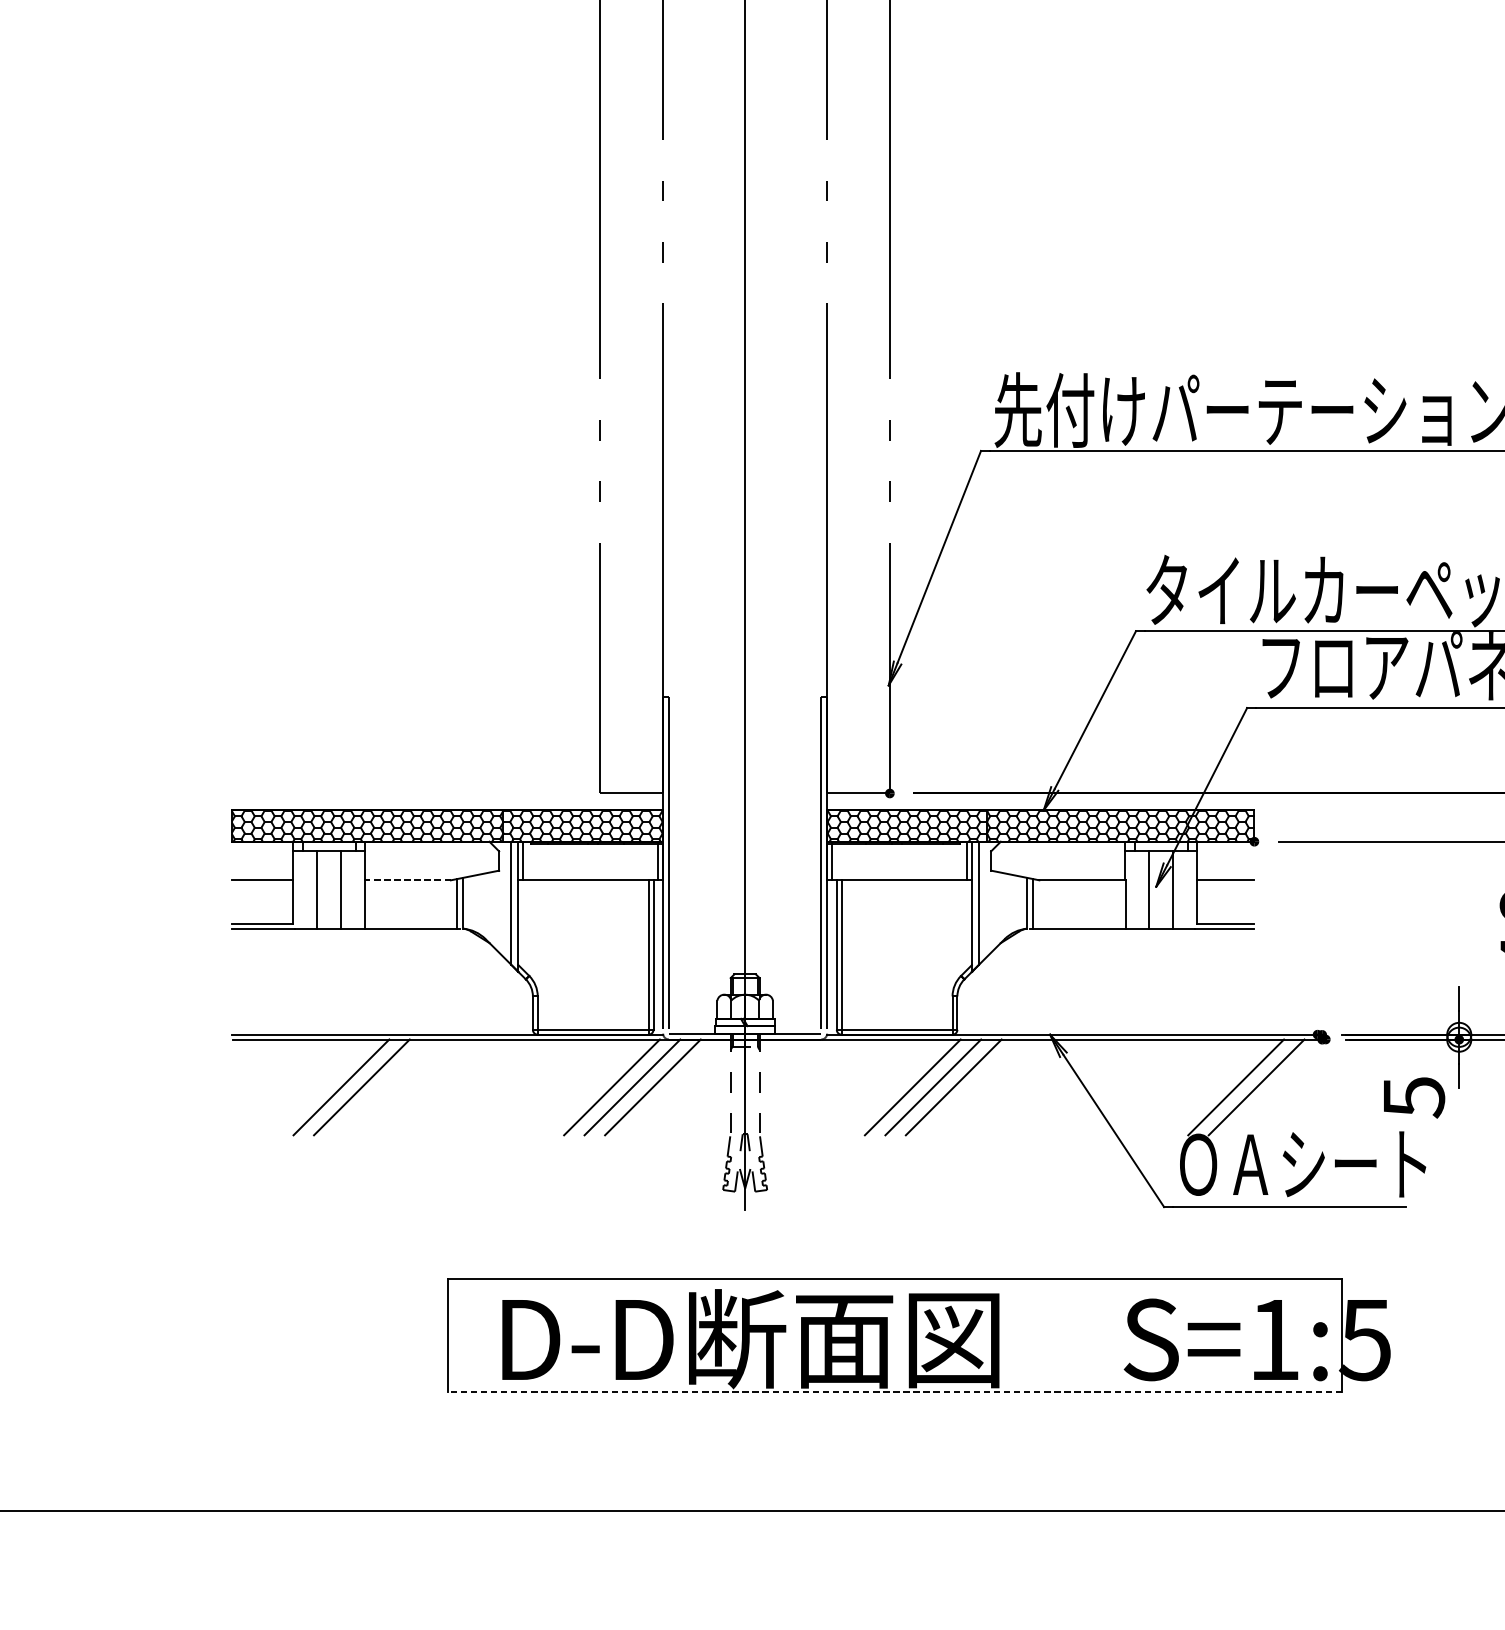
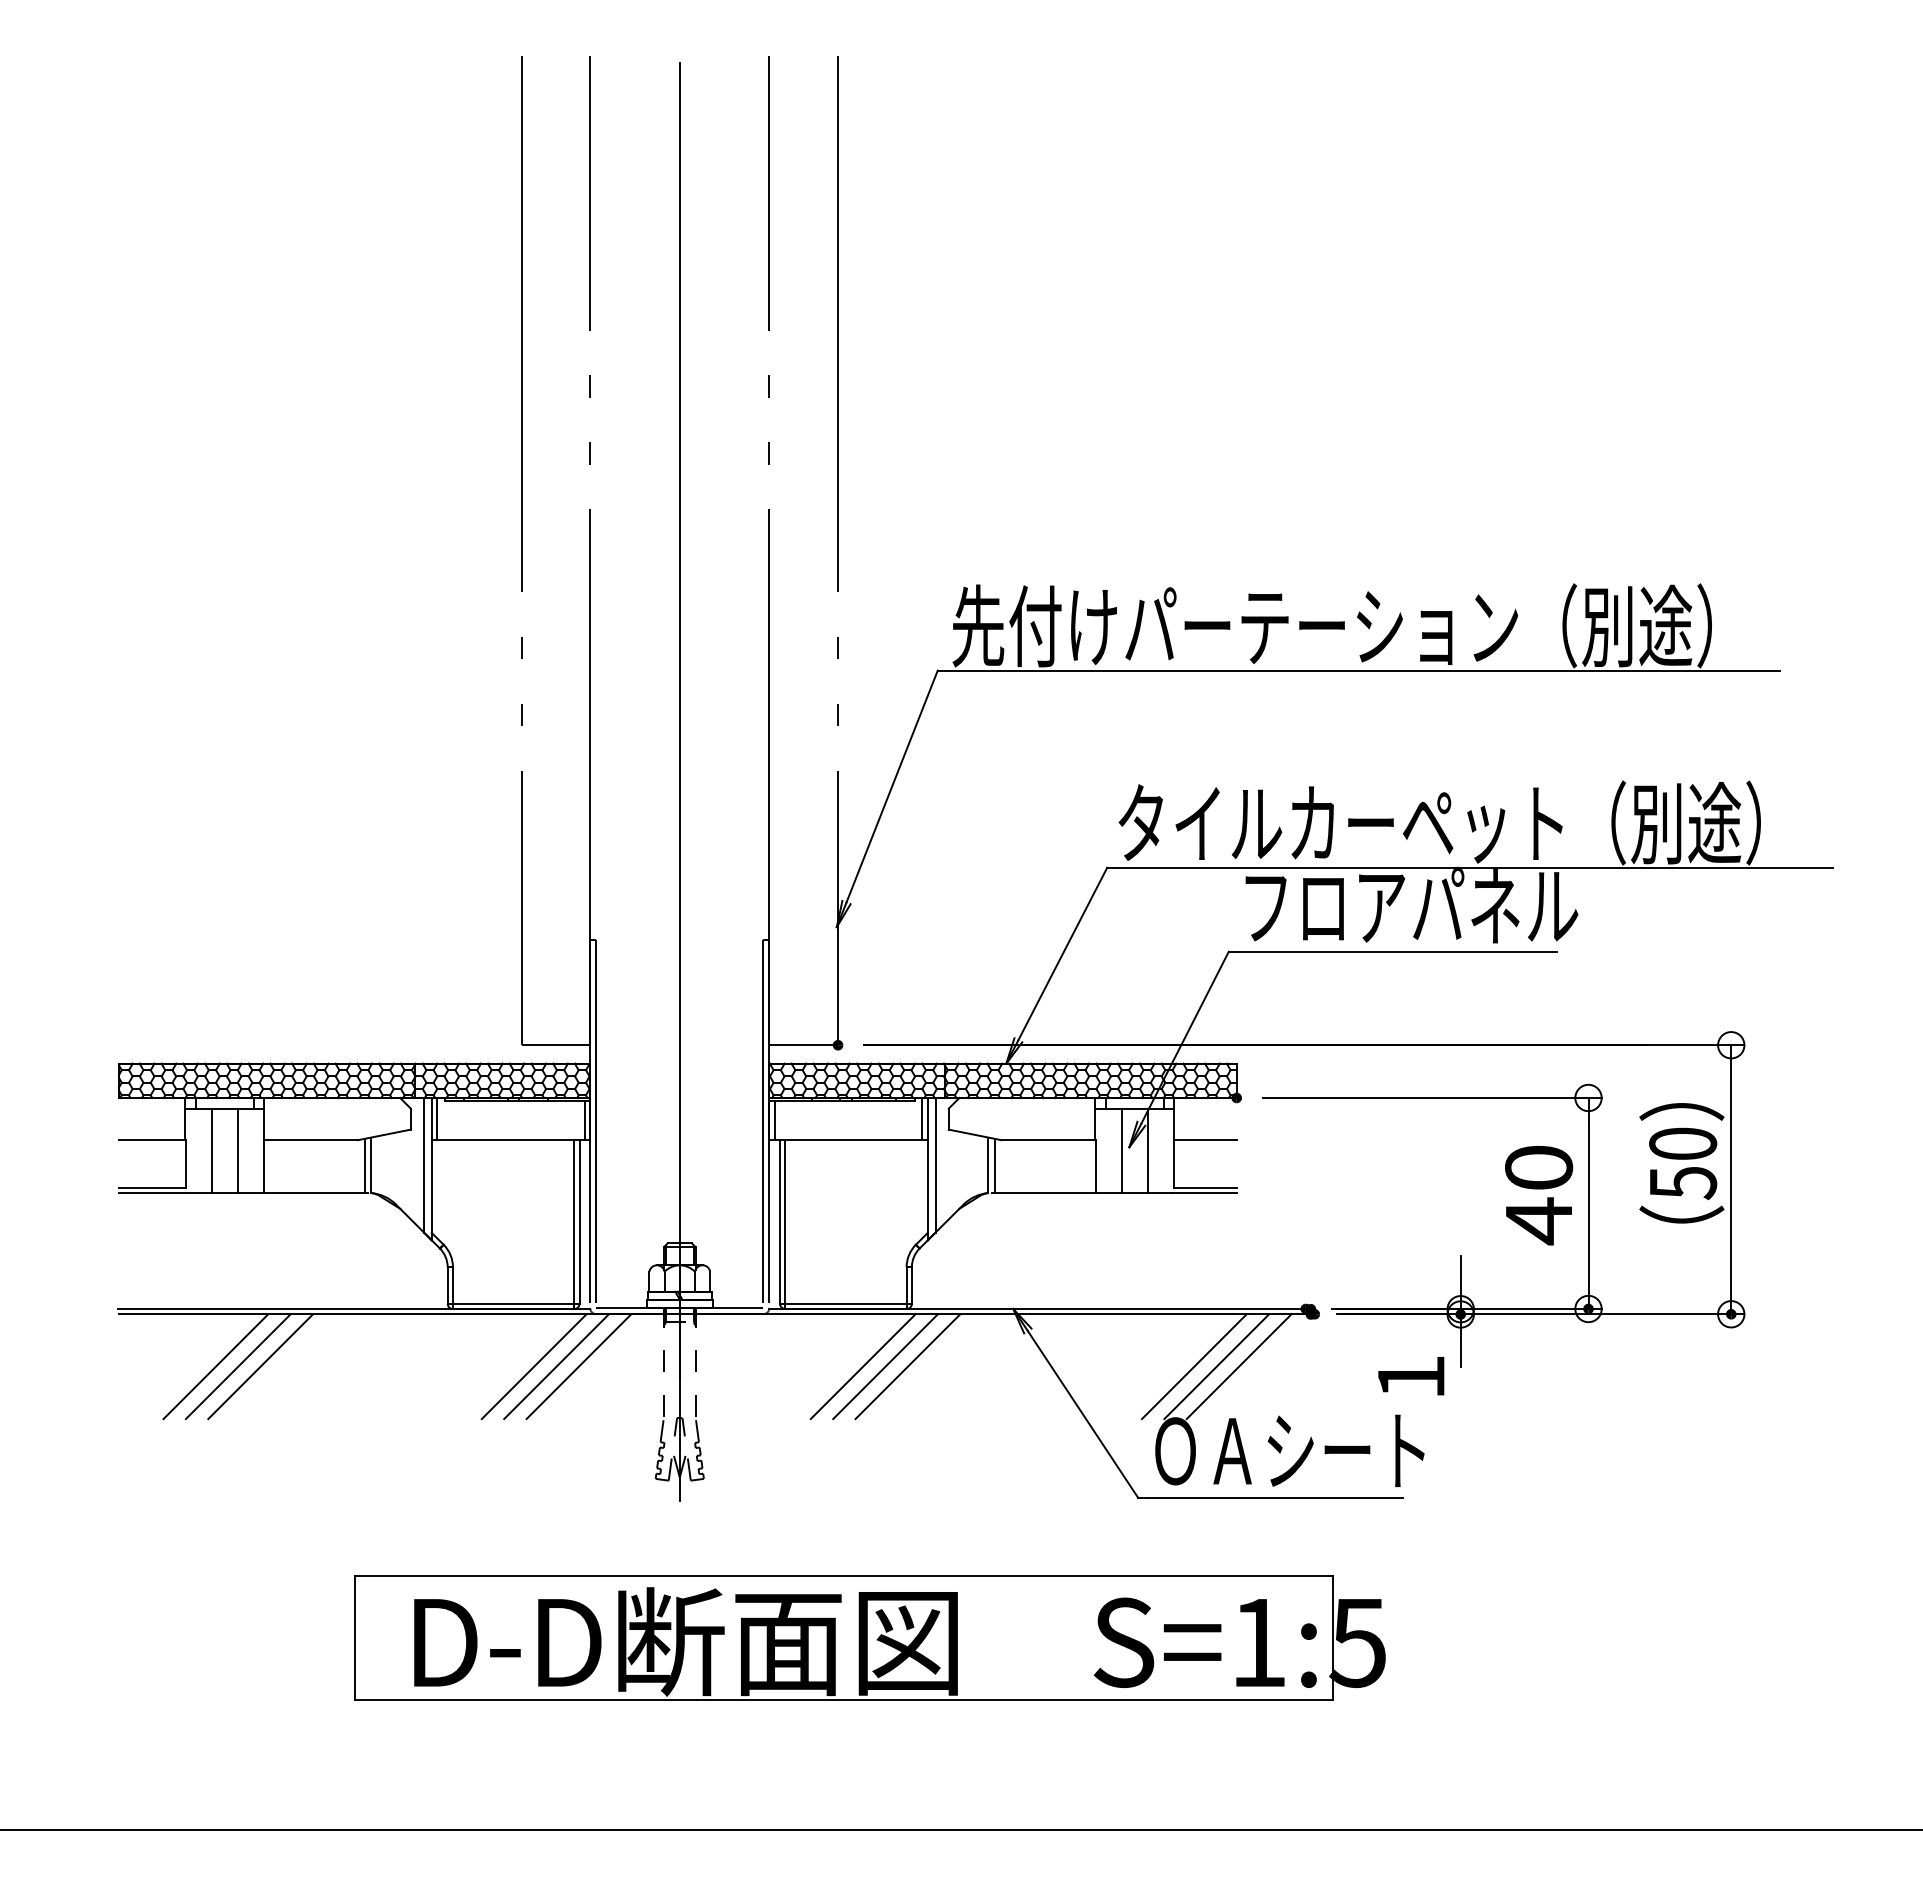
line: (408, 880) -> (311, 1140), dashed -> solid
line: (320, 1087) -> (215, 1366), added
line: (1215, 1087) -> (1194, 1366), added
text: (1414, 1097) -> (1411, 1377), 5 -> 1
line: (894, 1391) -> (843, 1699), dashed -> solid

